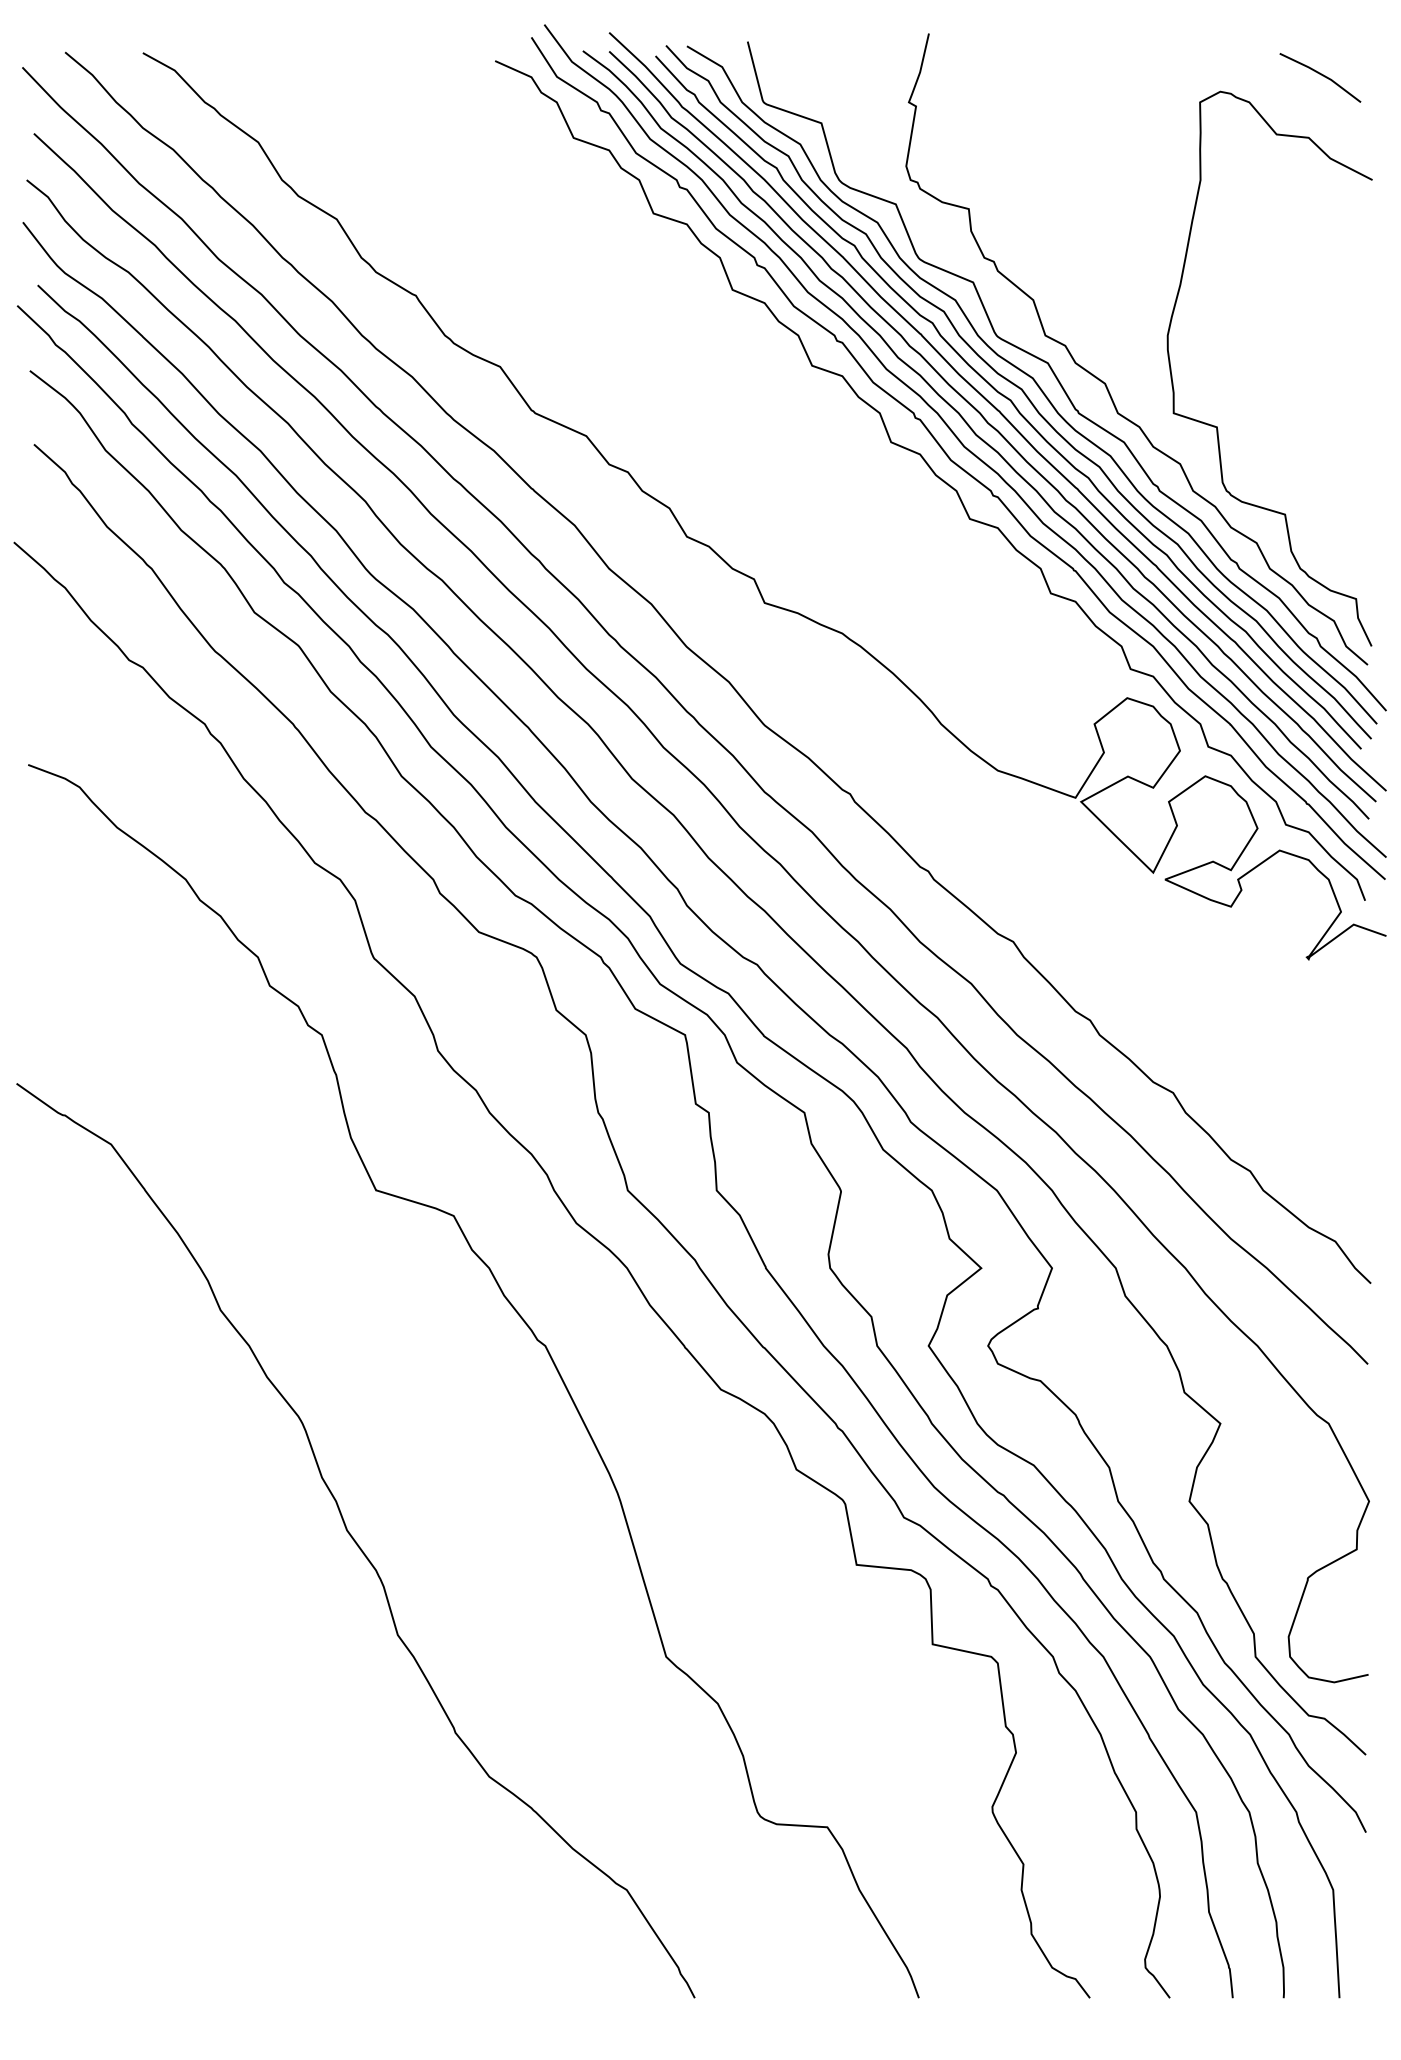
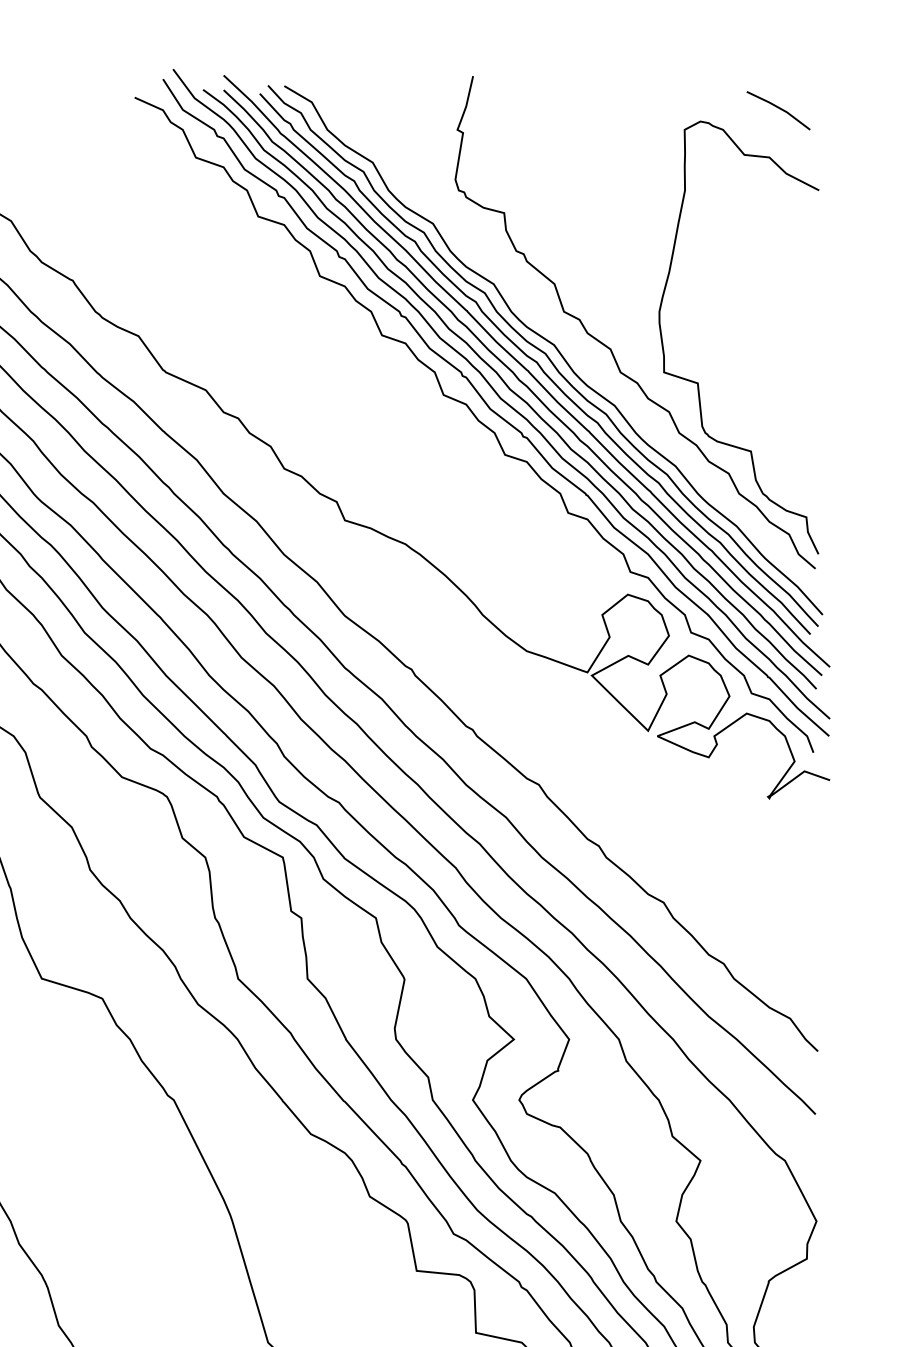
curve: (1059, 380) -> (574, 346), removed

